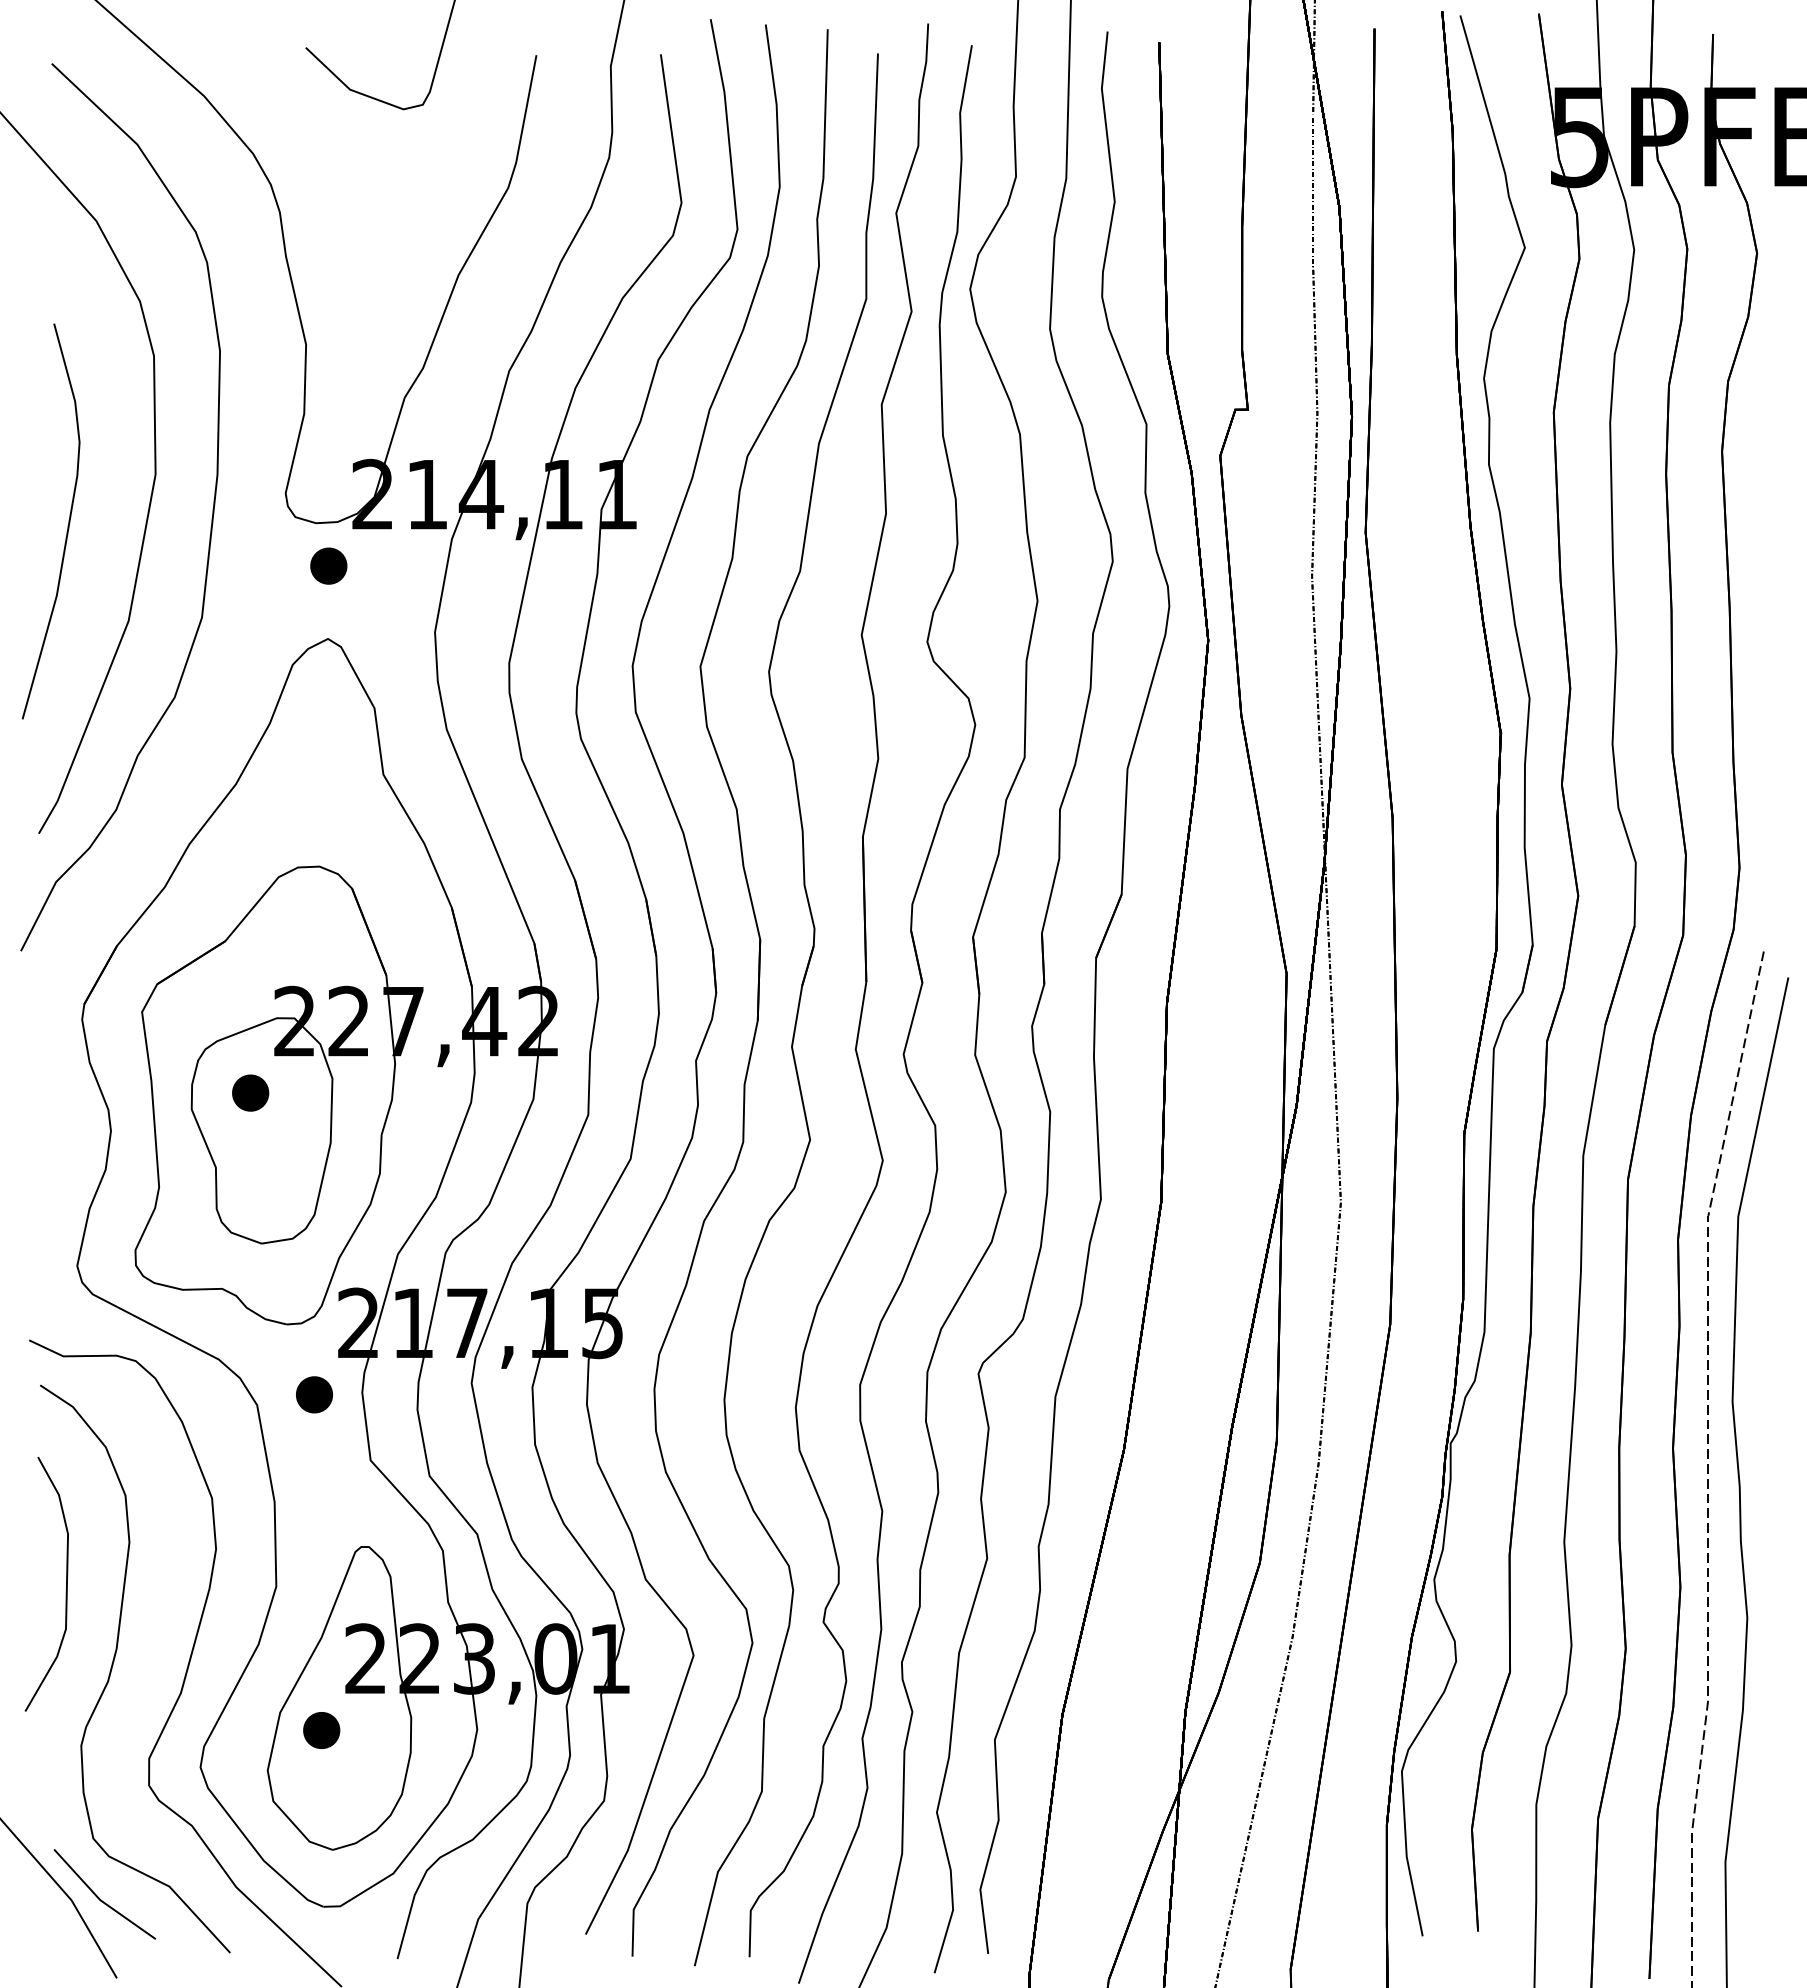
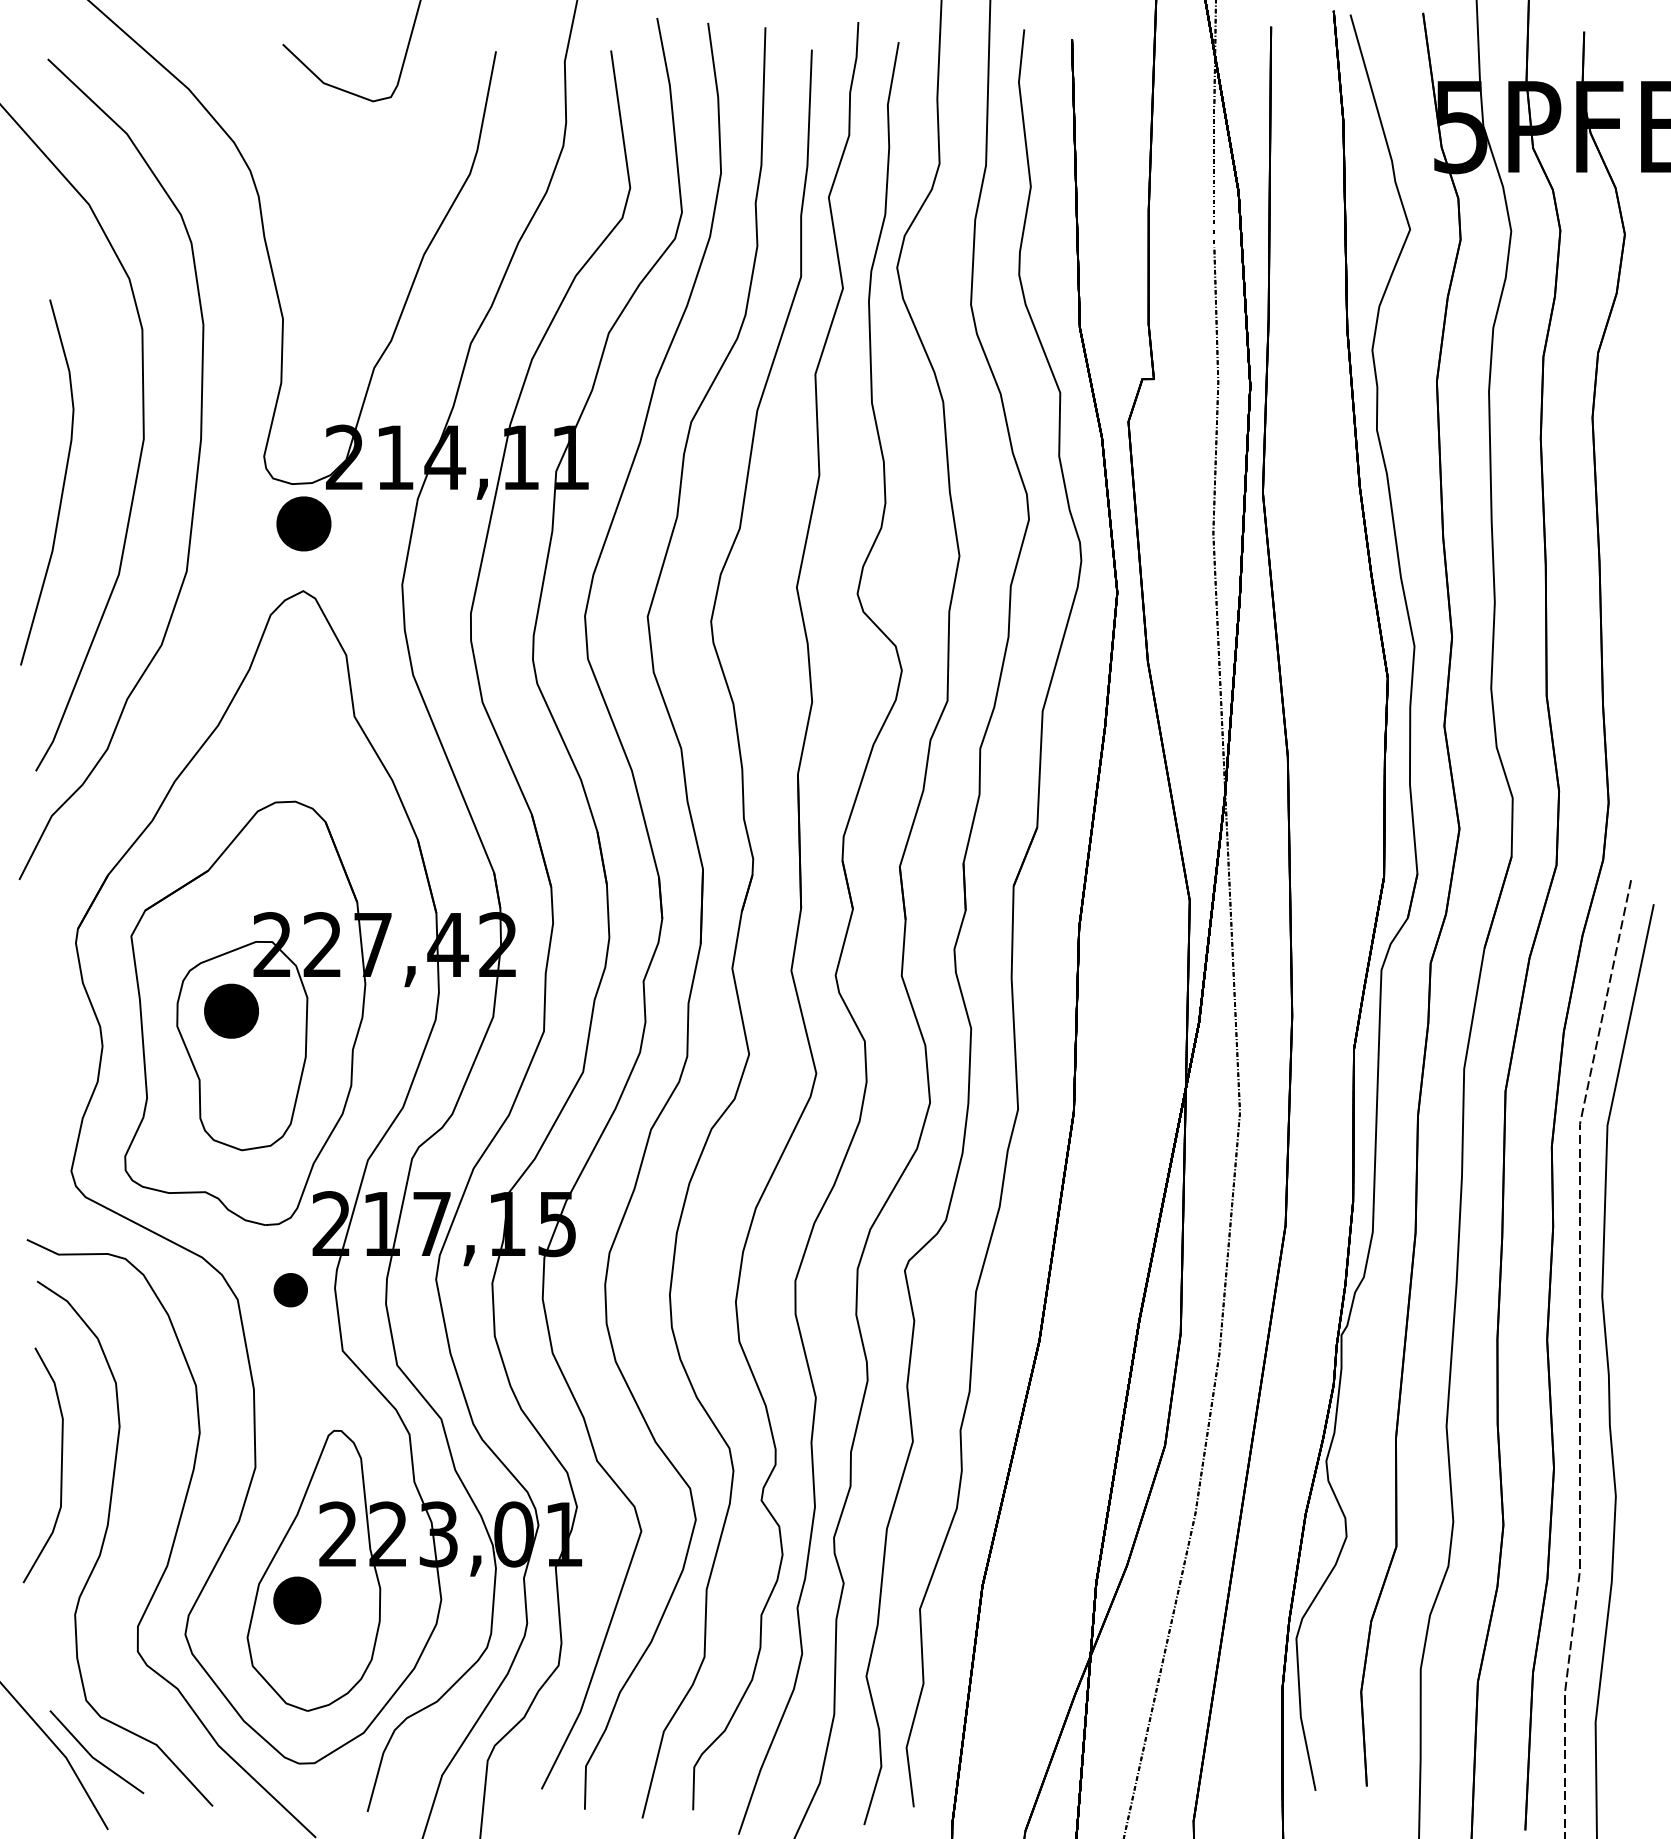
part: (328, 565) -> (303, 523), size x1.6
part: (250, 1092) -> (231, 1010), size x1.6
part: (321, 1730) -> (297, 1600), size x1.4

